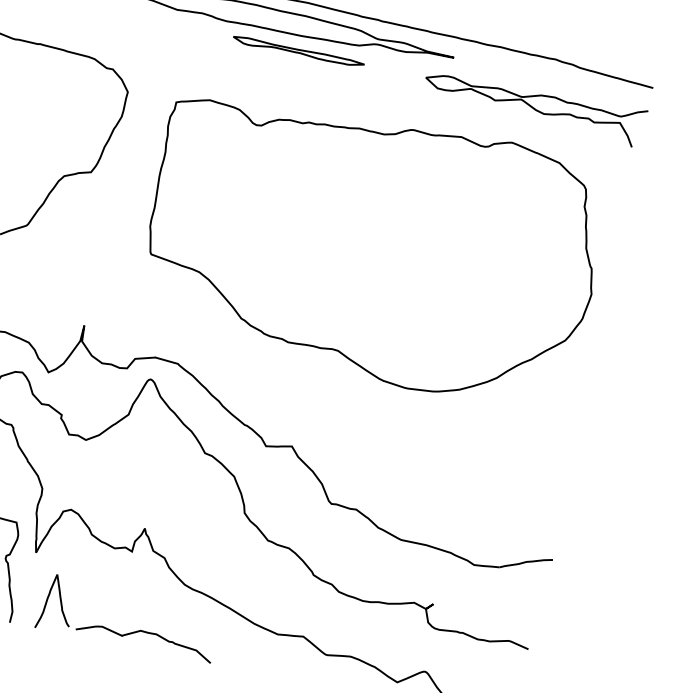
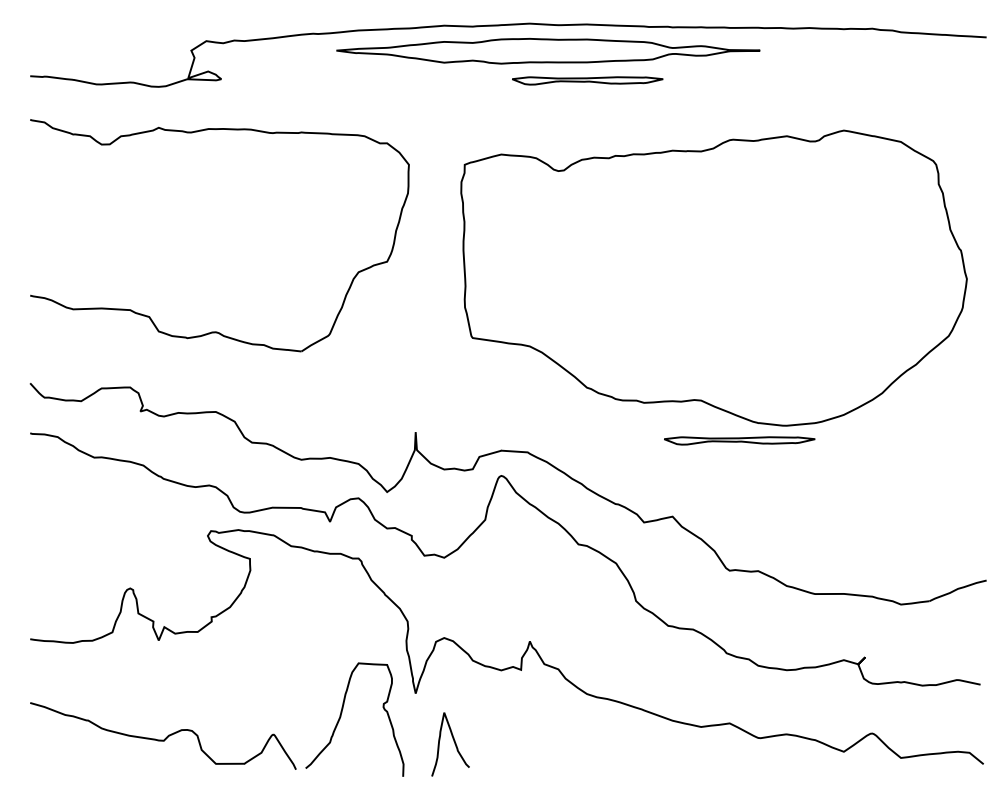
curve: (533, 107) -> (859, 86), removed
part: (364, 392) -> (739, 440), added
curve: (145, 633) -> (555, 756), removed

